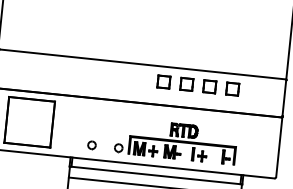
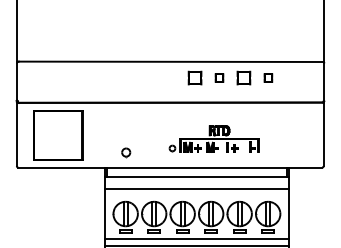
part: (186, 83) -> (219, 77), size x0.6
part: (232, 88) -> (268, 77), size x0.6
part: (175, 140) -> (213, 138), size x0.7

